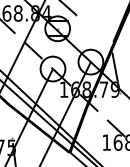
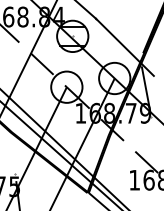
line: (98, 36) -> (124, 46), added

